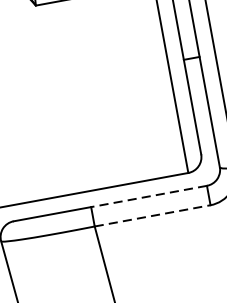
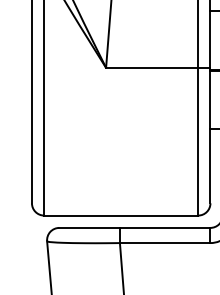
line: (148, 196) -> (164, 227), dashed -> solid
line: (153, 216) -> (165, 243), dashed -> solid

